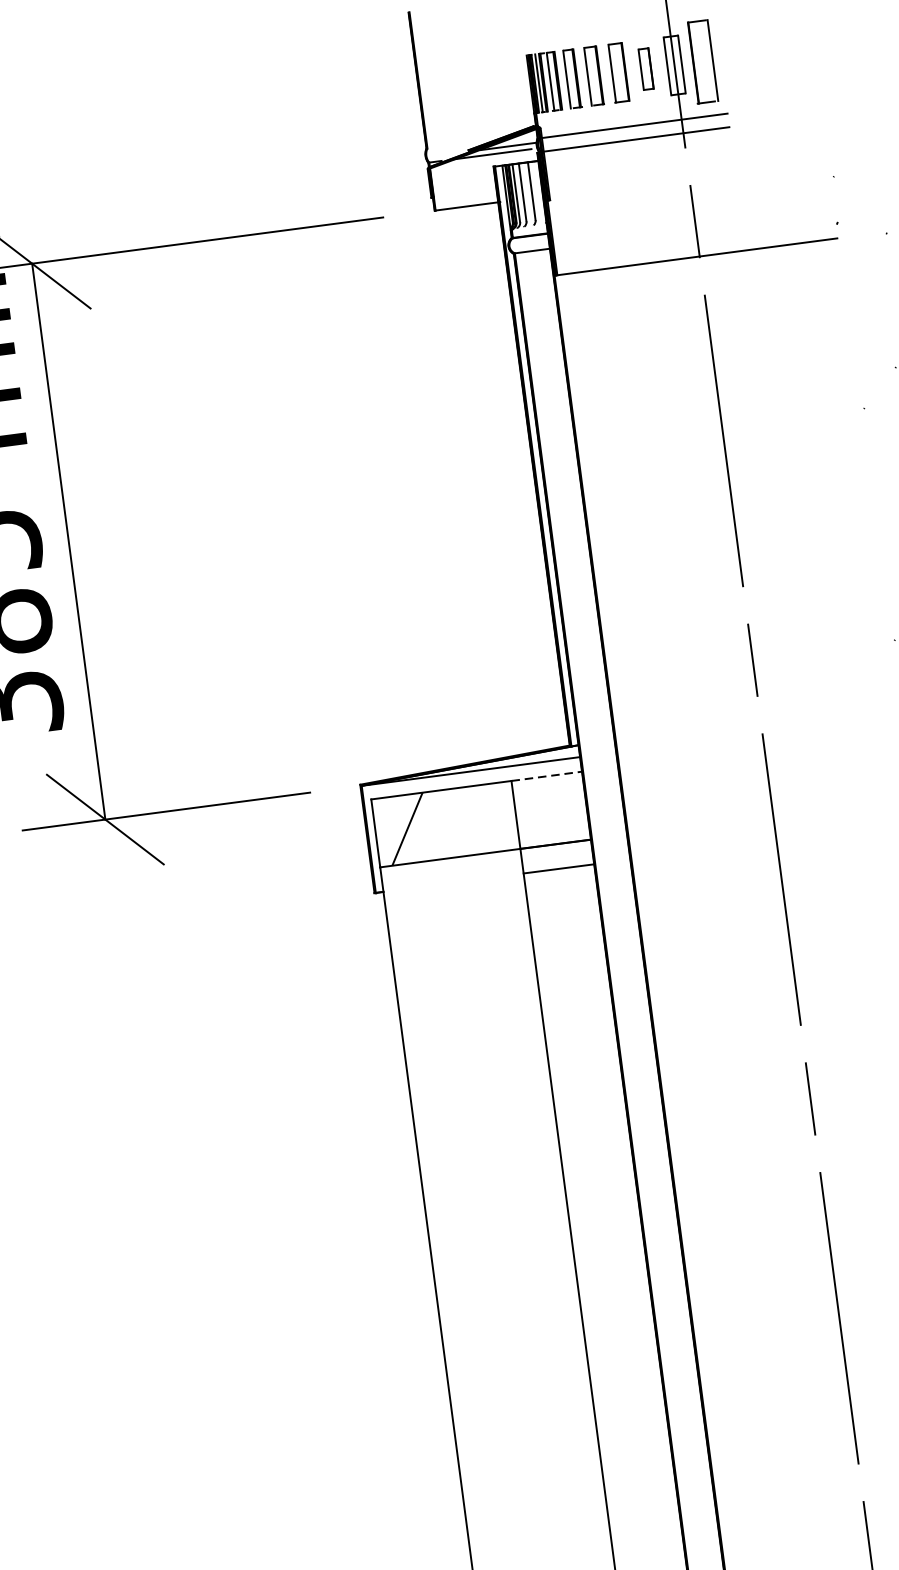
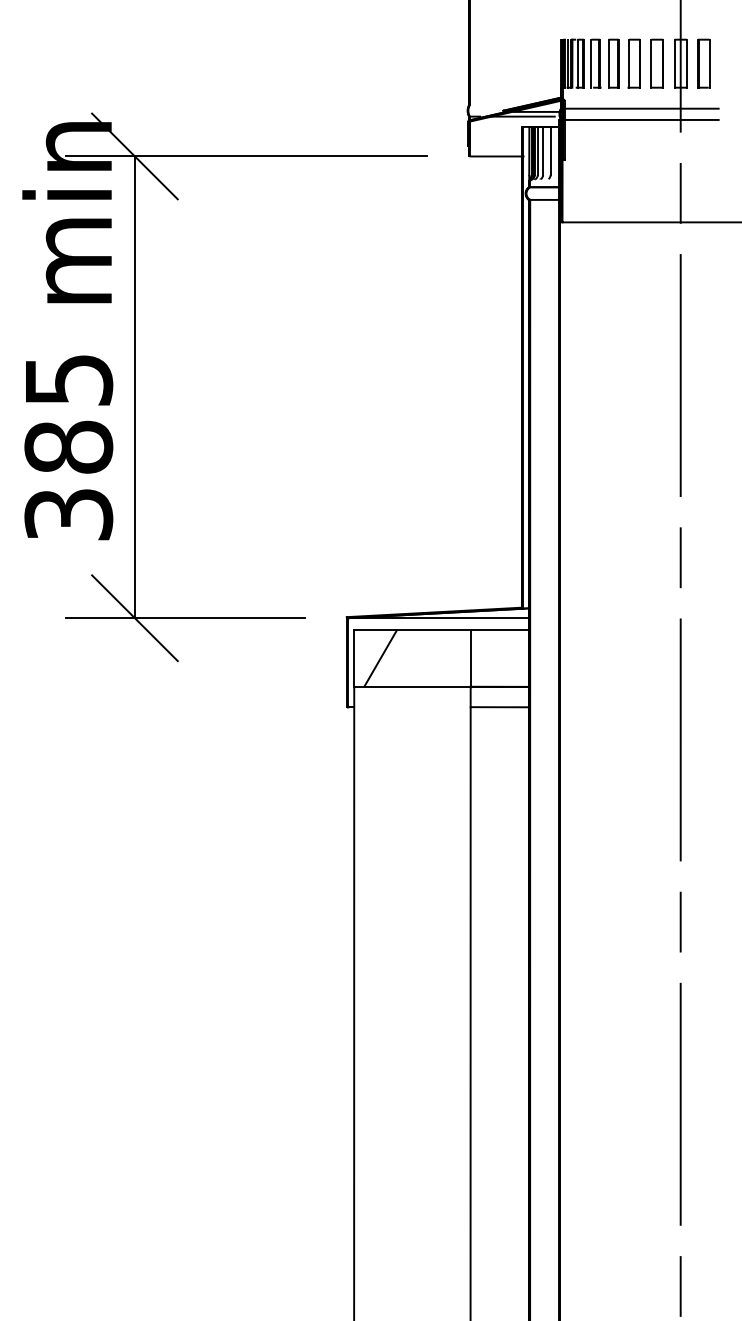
part: (701, 61) -> (703, 63), size x0.71
part: (645, 69) -> (656, 63), size x1.43
line: (547, 776) -> (500, 630), dashed -> solid

